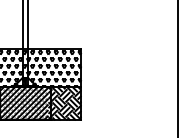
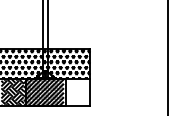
hatch: (64, 102) -> (76, 91), removed

